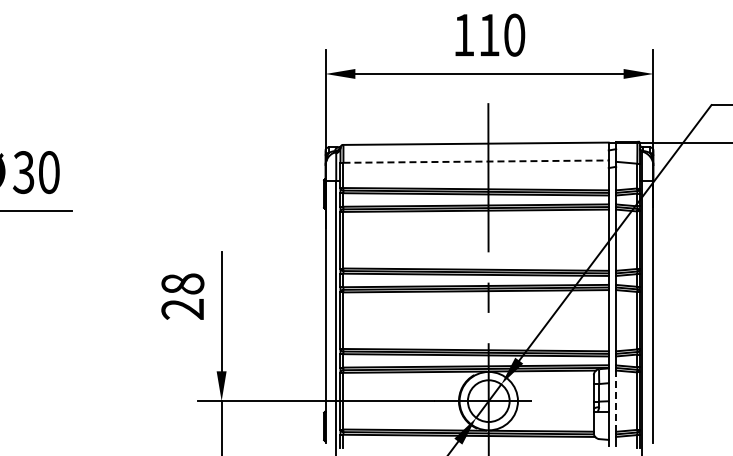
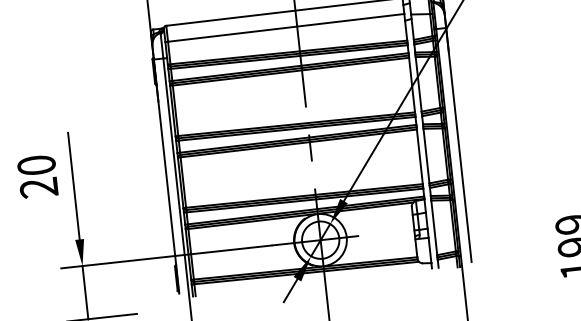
line: (476, 161) -> (286, 27), dashed -> solid
text: (182, 283) -> (36, 164), 28 -> 20
line: (616, 401) -> (434, 228), dashed -> solid

